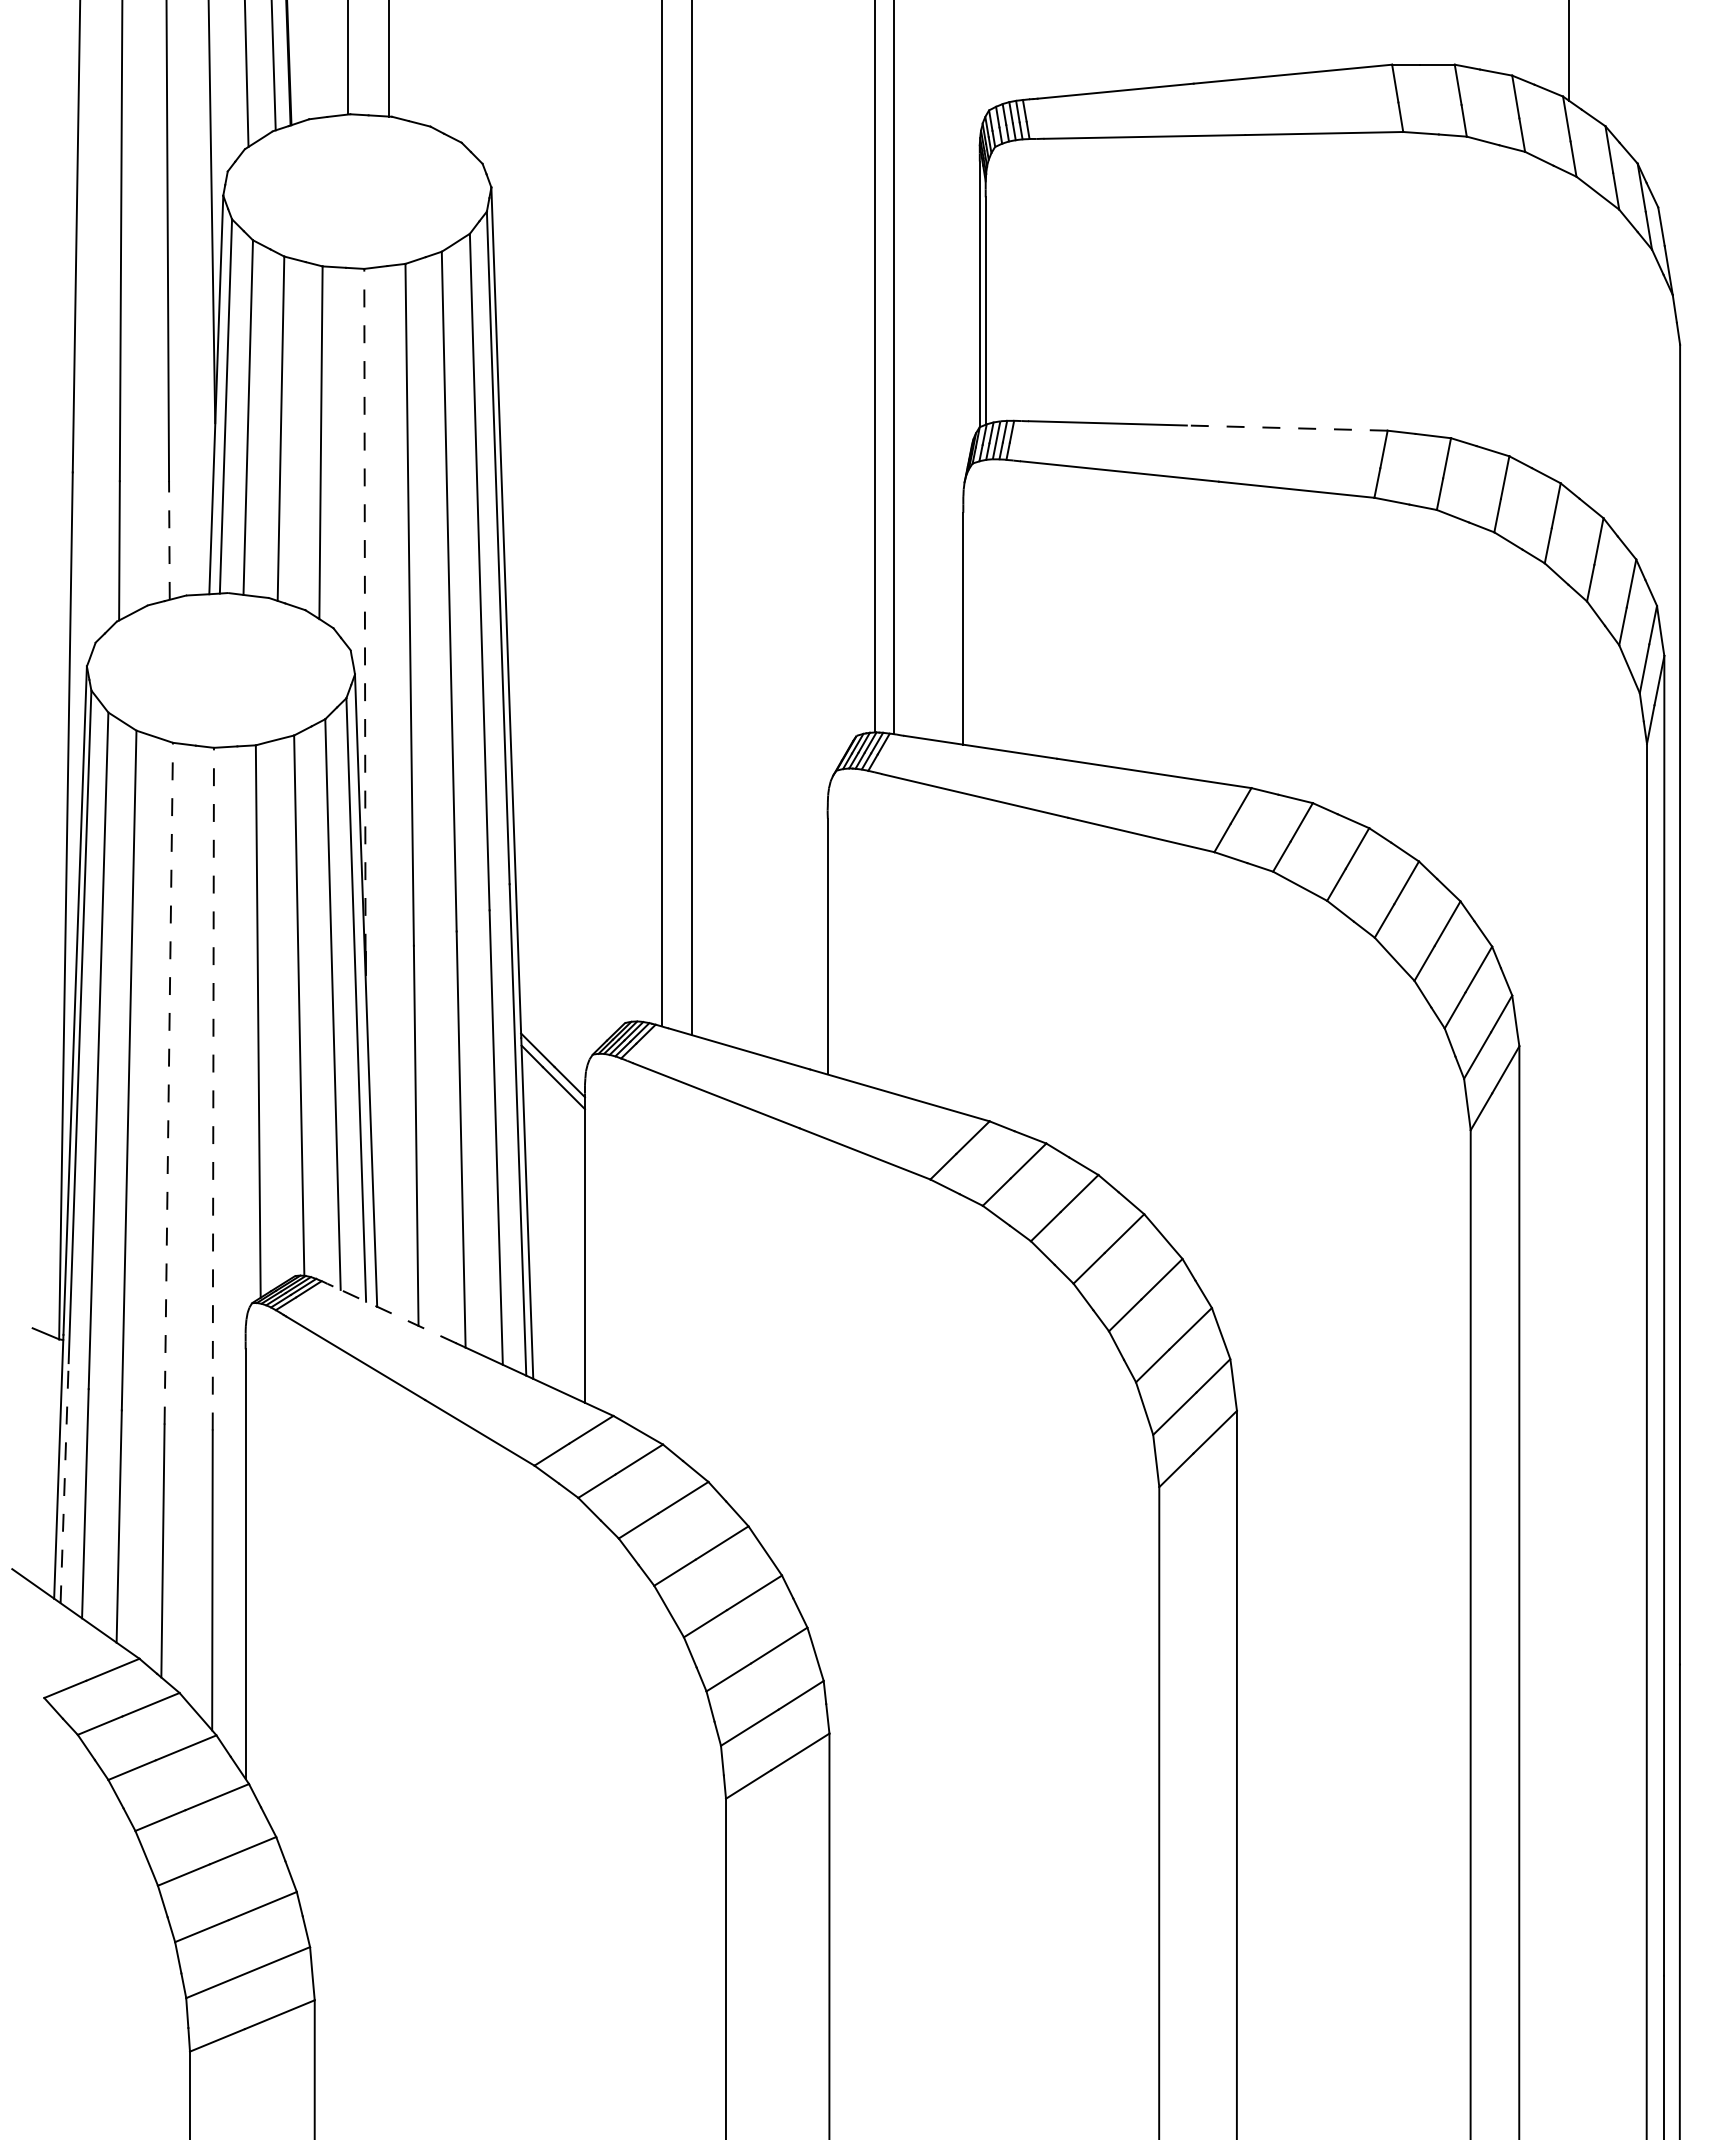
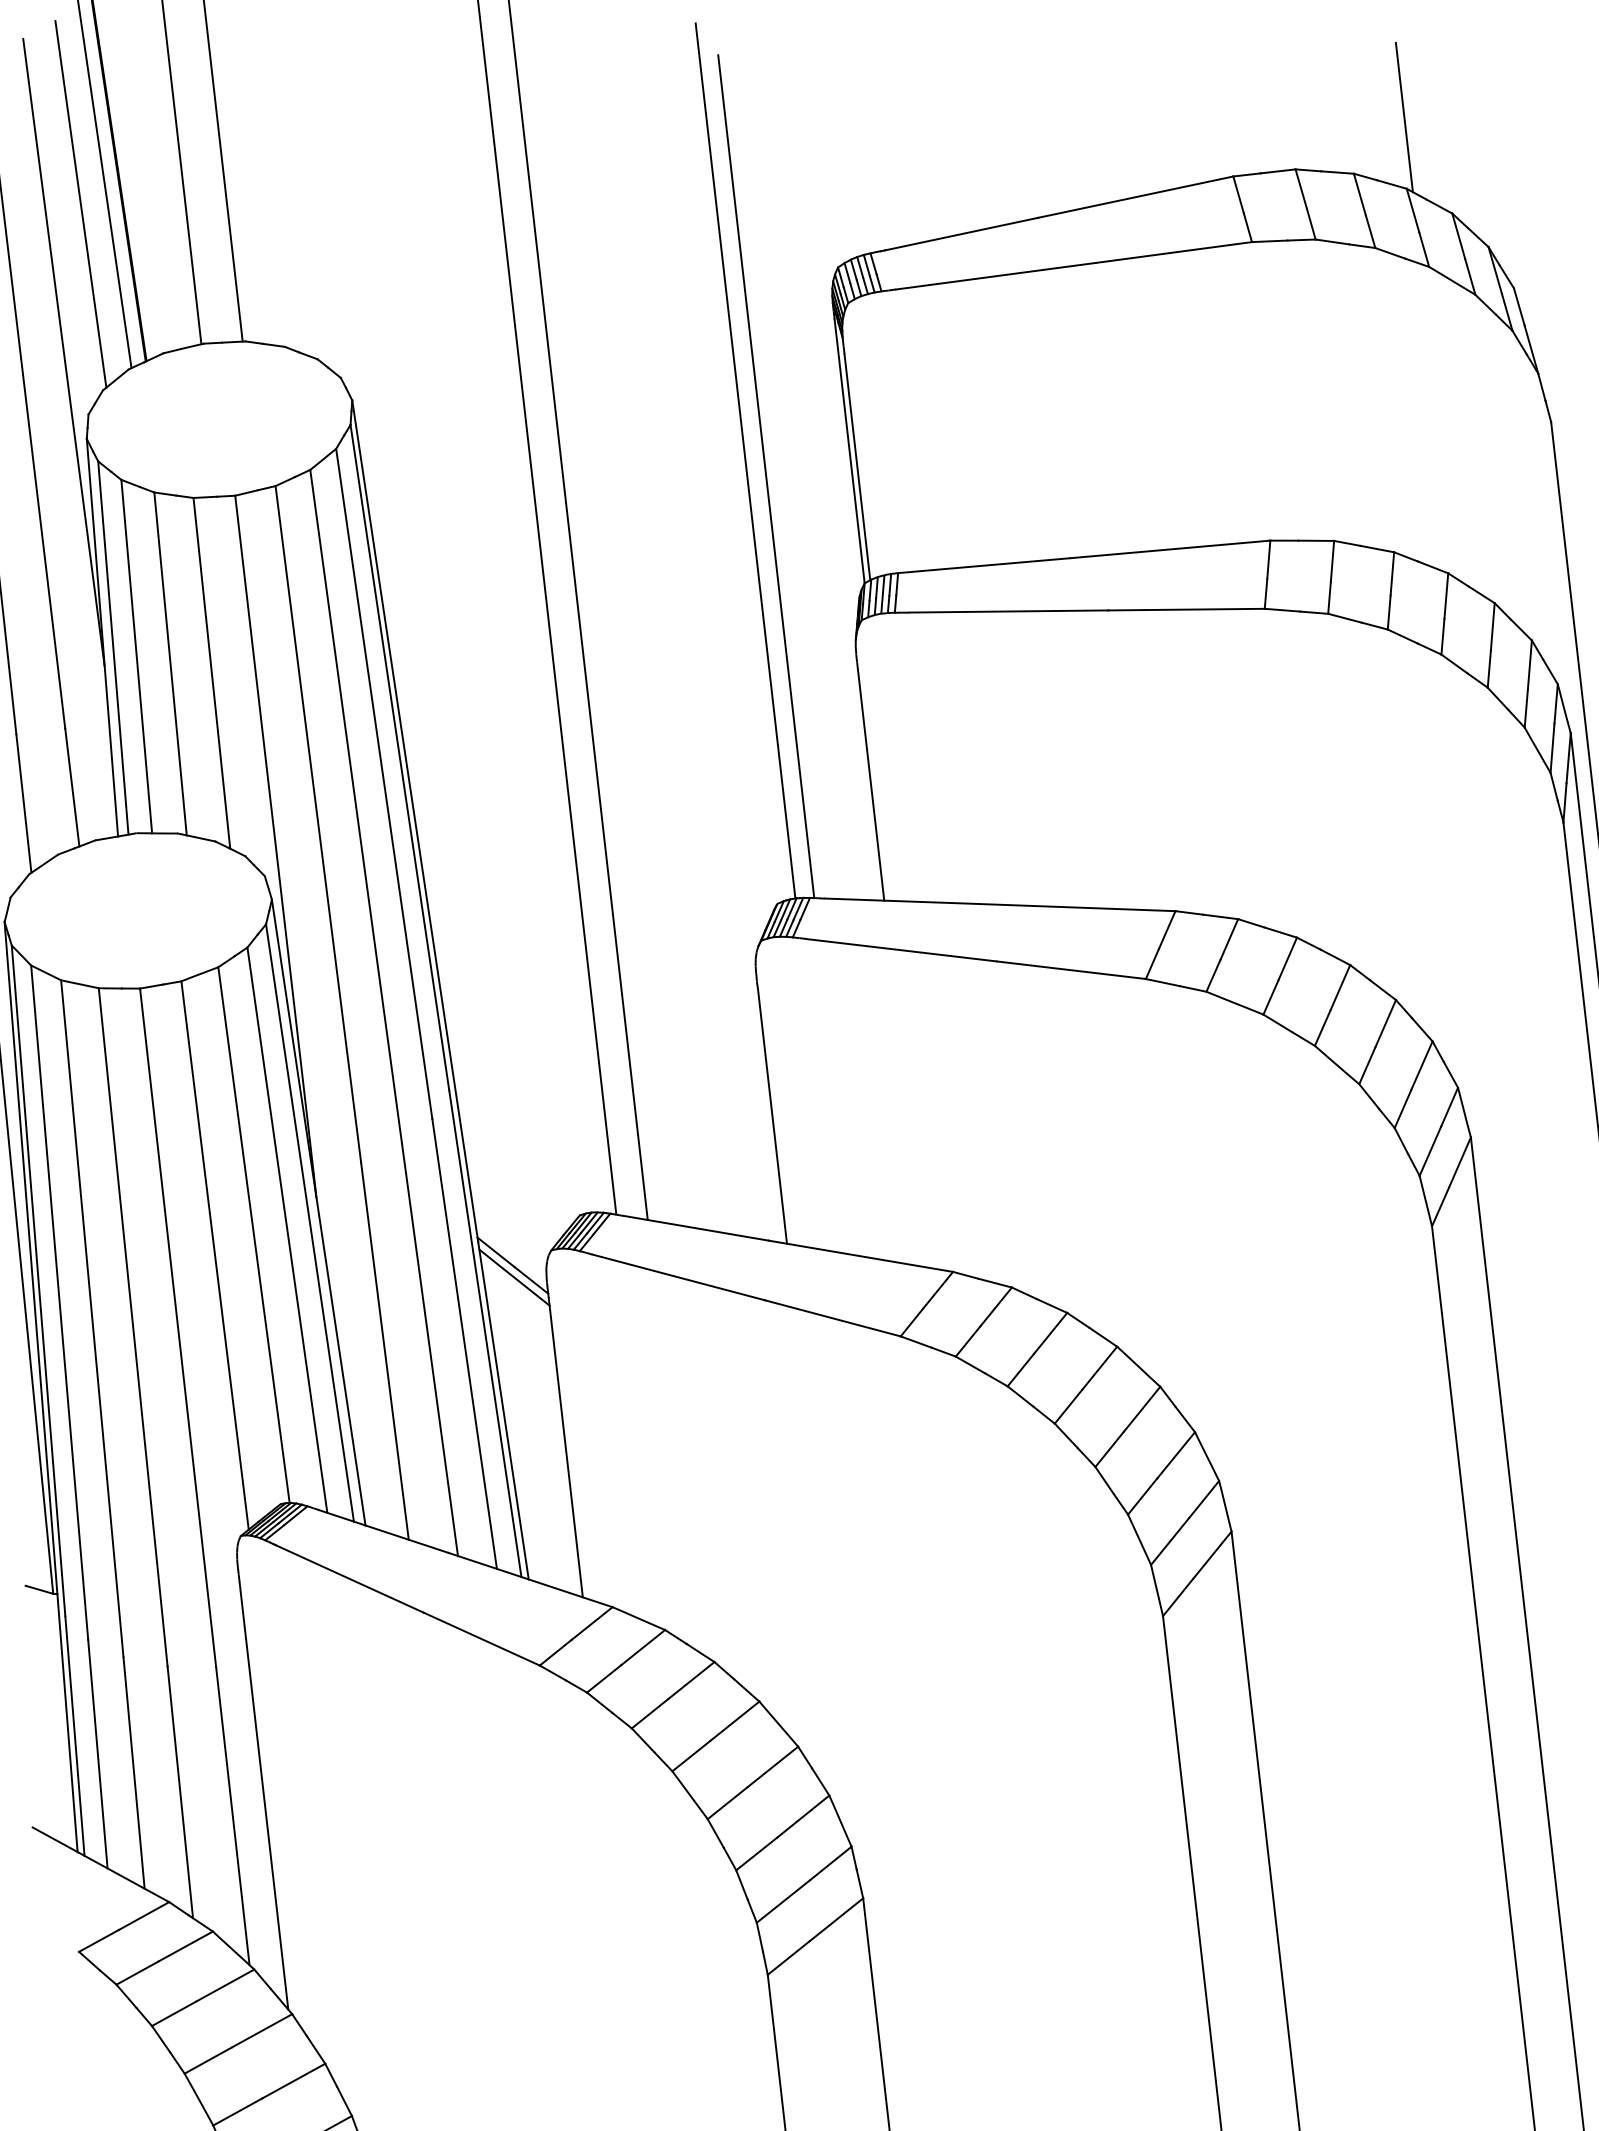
line: (1286, 428) -> (1169, 549), dashed -> solid
line: (169, 540) -> (72, 787), dashed -> solid
line: (364, 609) -> (273, 834), dashed -> solid
line: (168, 1083) -> (132, 1327), dashed -> solid
line: (213, 1088) -> (178, 1327), dashed -> solid
line: (395, 1315) -> (384, 1532), dashed -> solid
line: (64, 1482) -> (74, 1735), dashed -> solid

